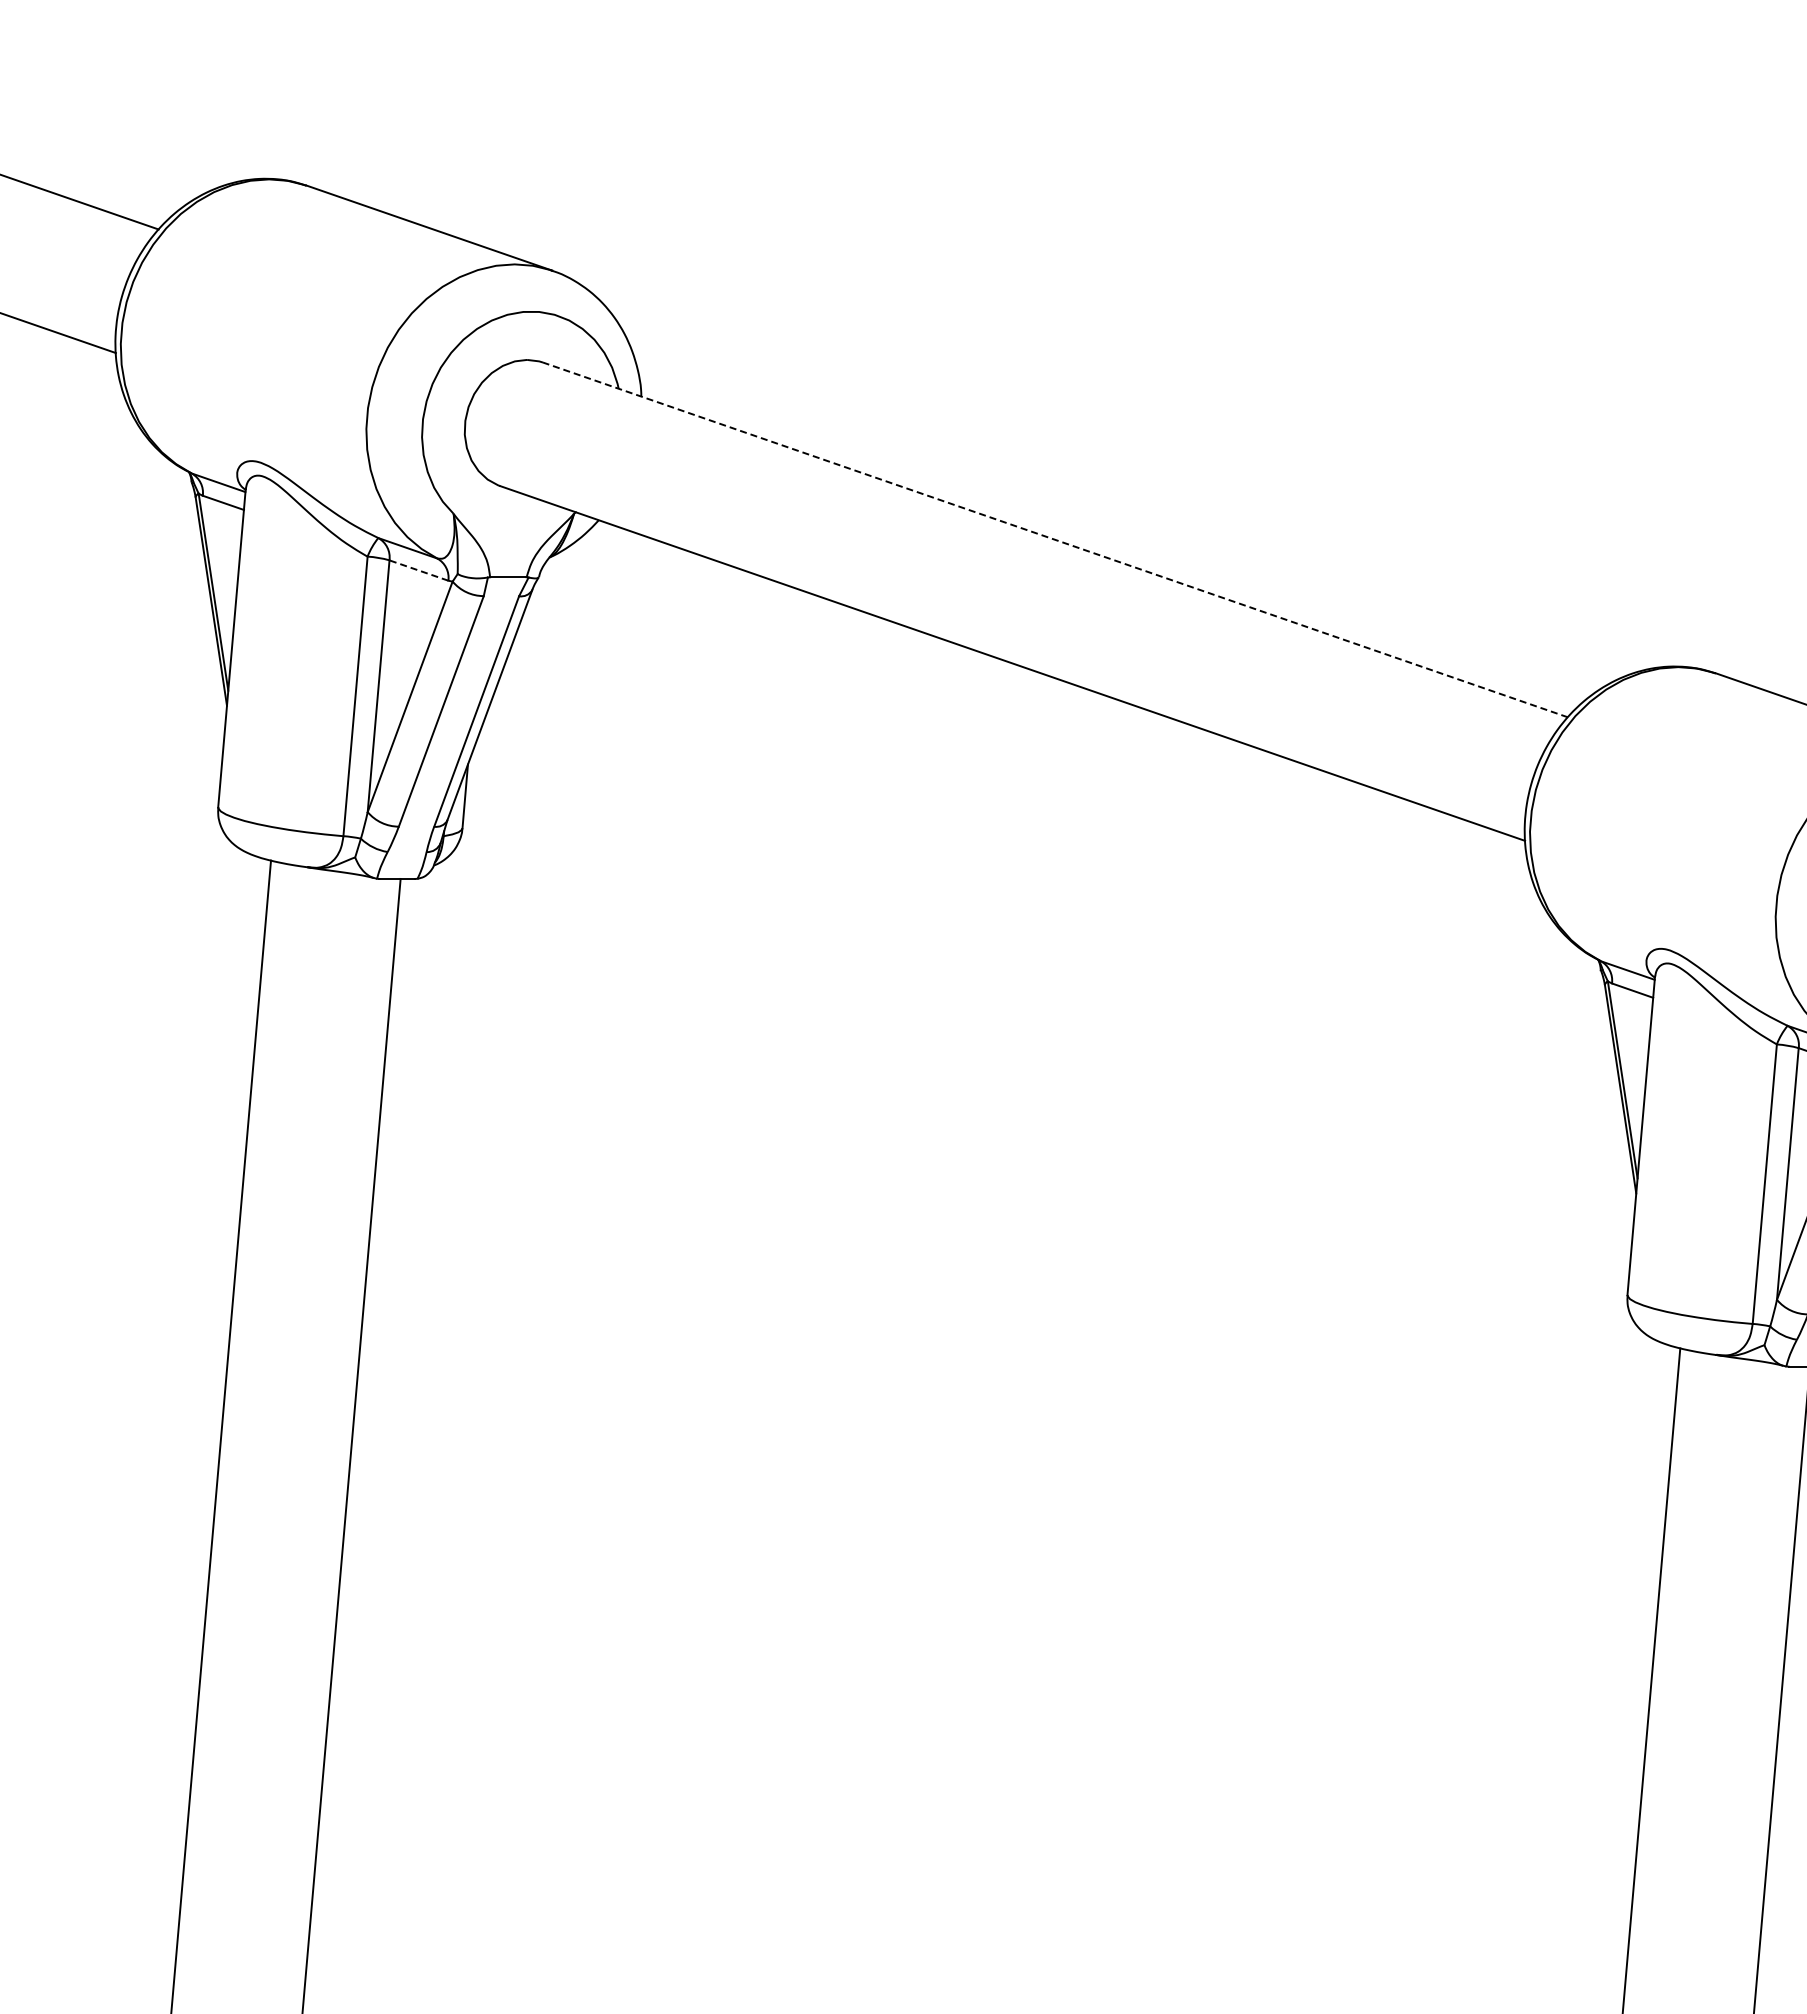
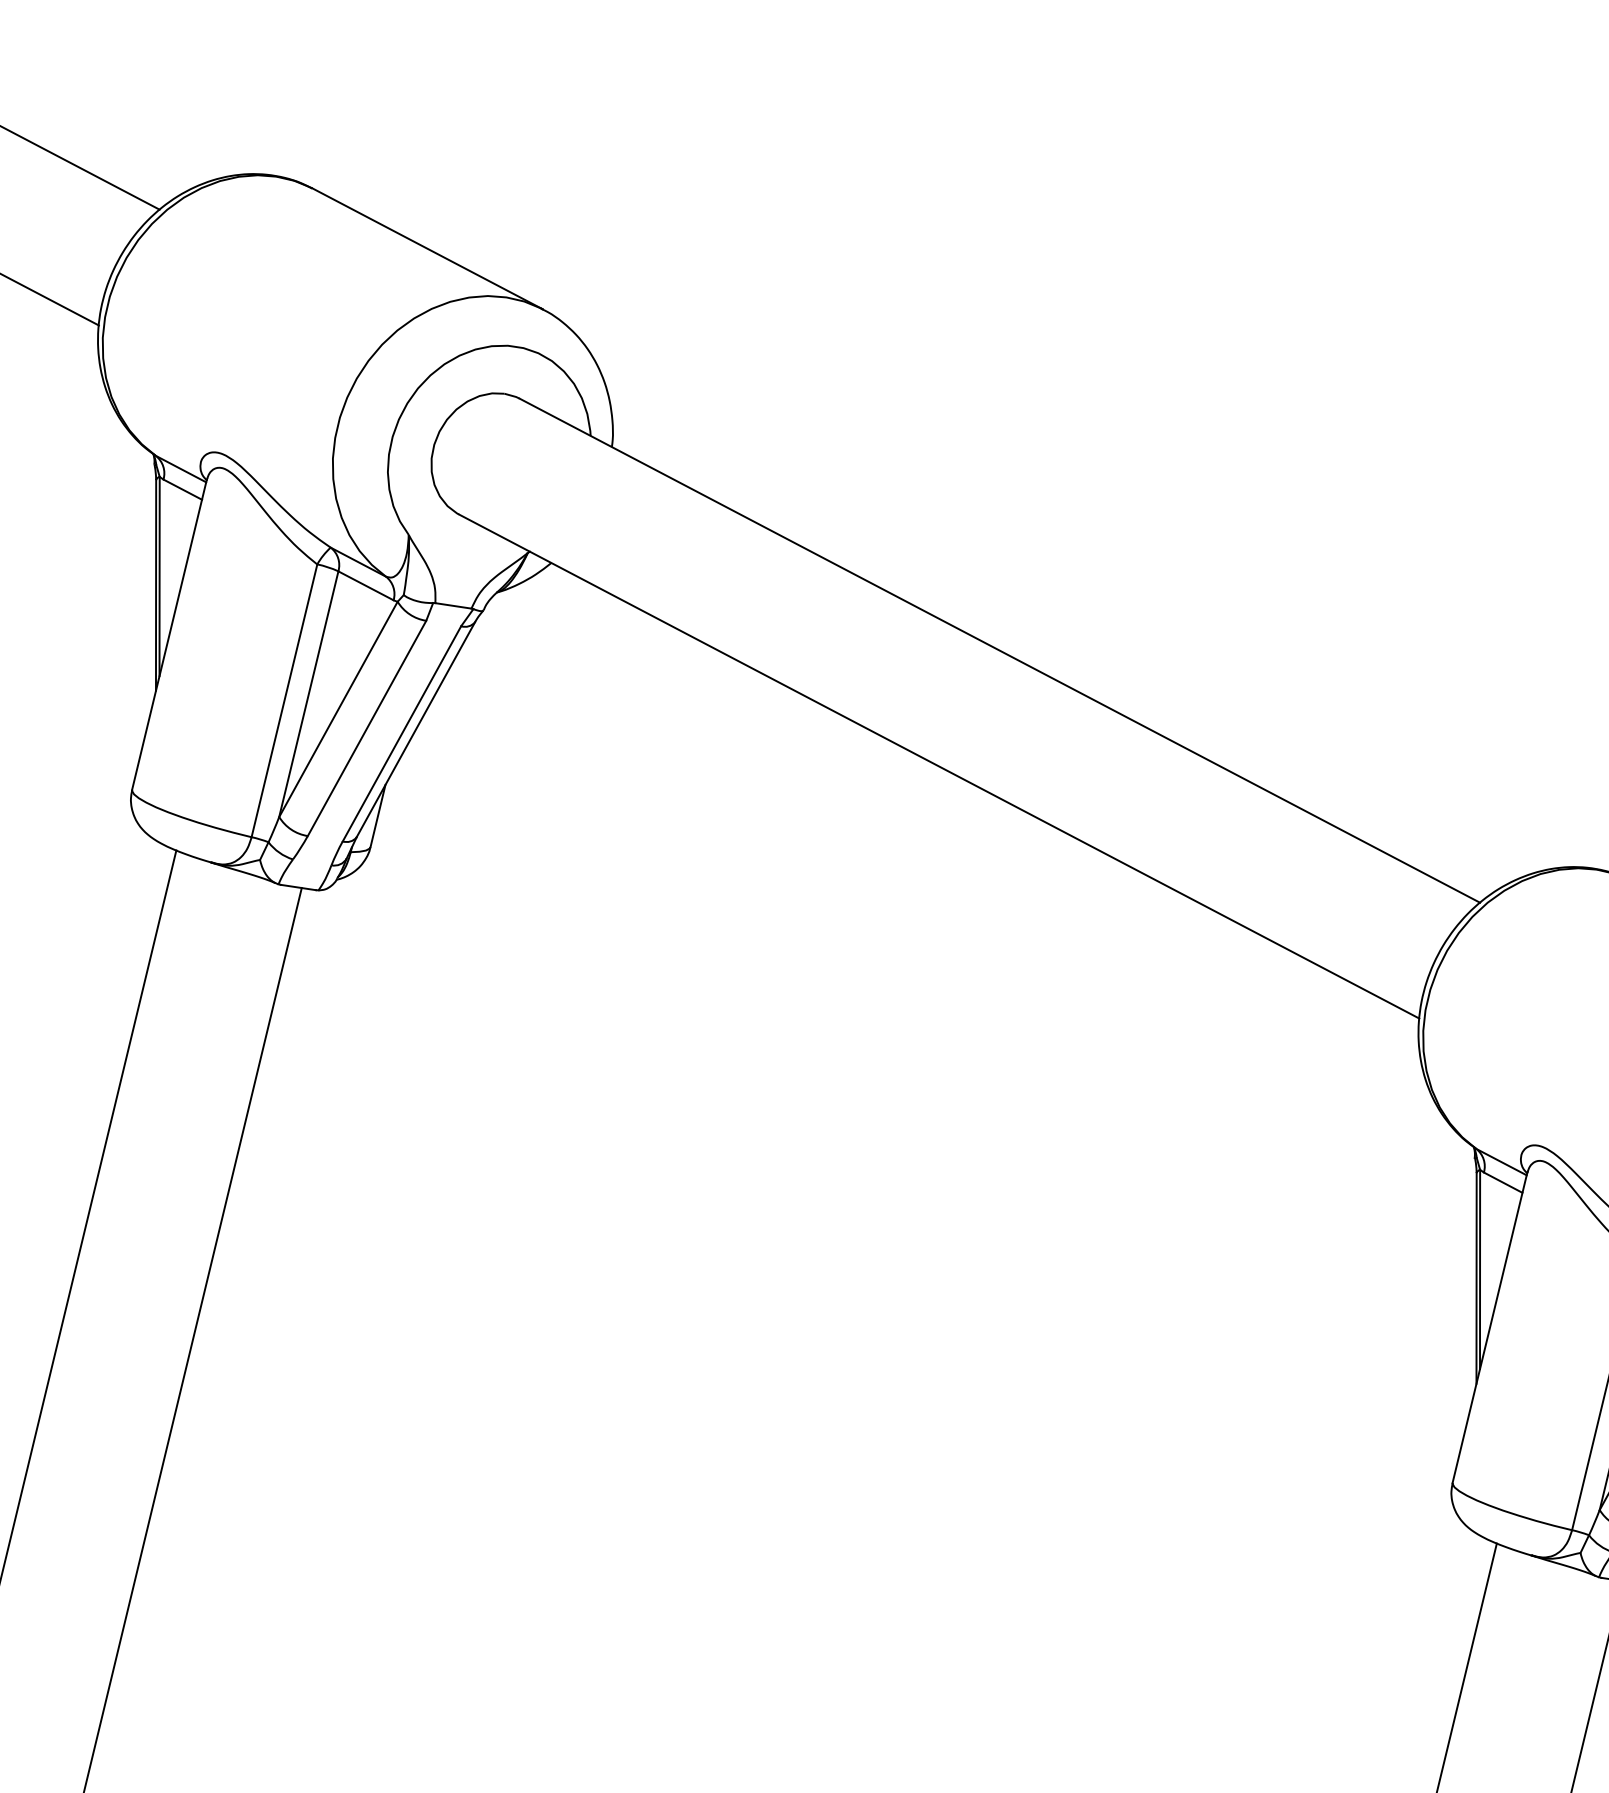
line: (1054, 539) -> (999, 650), dashed -> solid
line: (418, 570) -> (365, 585), dashed -> solid

